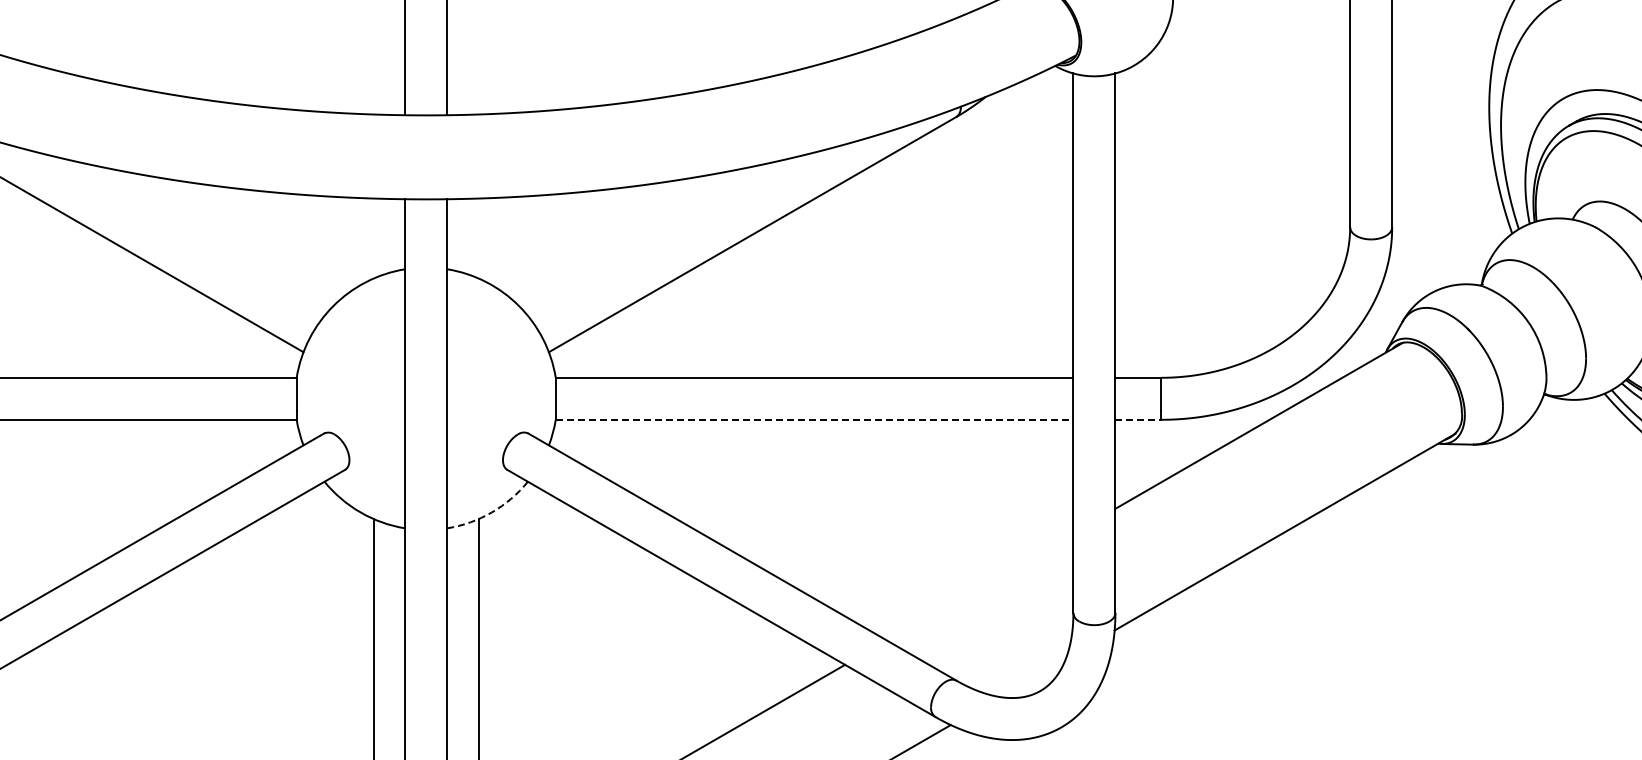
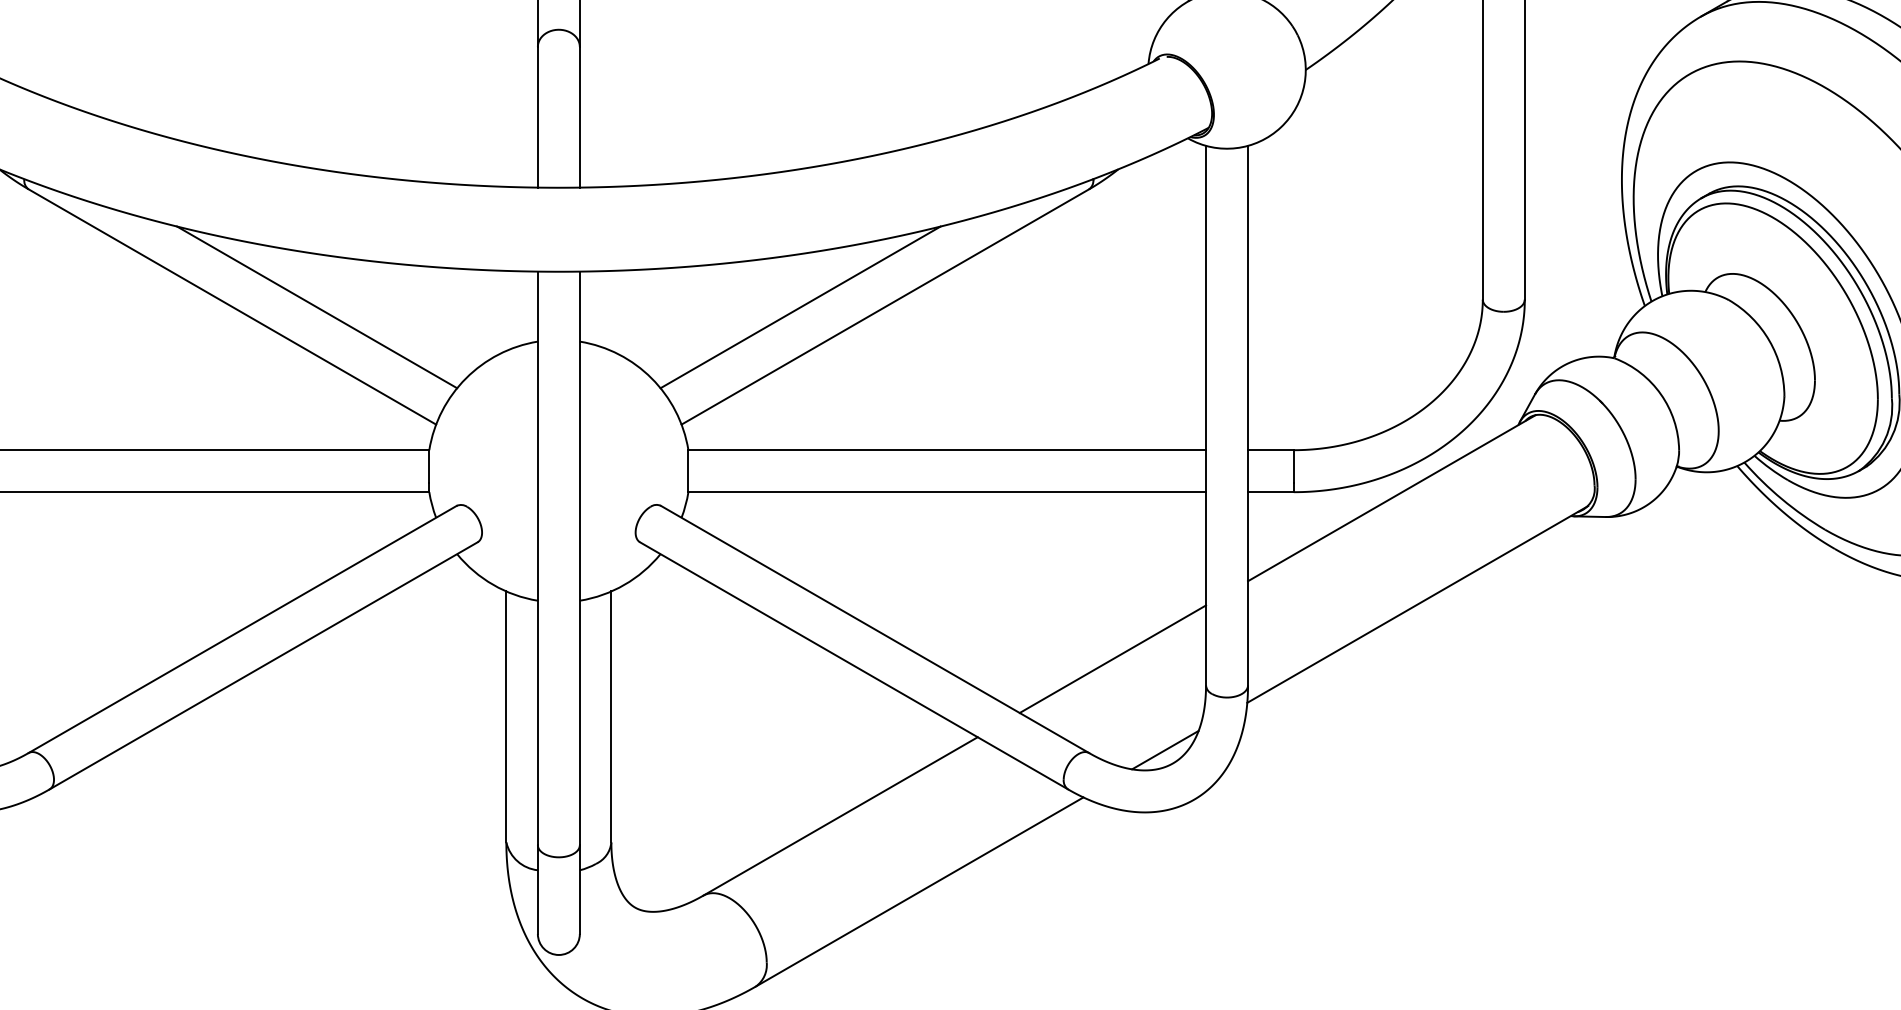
line: (184, 235) -> (317, 307), added
line: (667, 235) -> (800, 307), added
line: (814, 420) -> (947, 492), dashed -> solid
line: (1137, 420) -> (1270, 492), dashed -> solid
arc: (491, 512) -> (624, 584), dashed -> solid
line: (979, 586) -> (1112, 658), added
line: (1032, 677) -> (1165, 749), added

